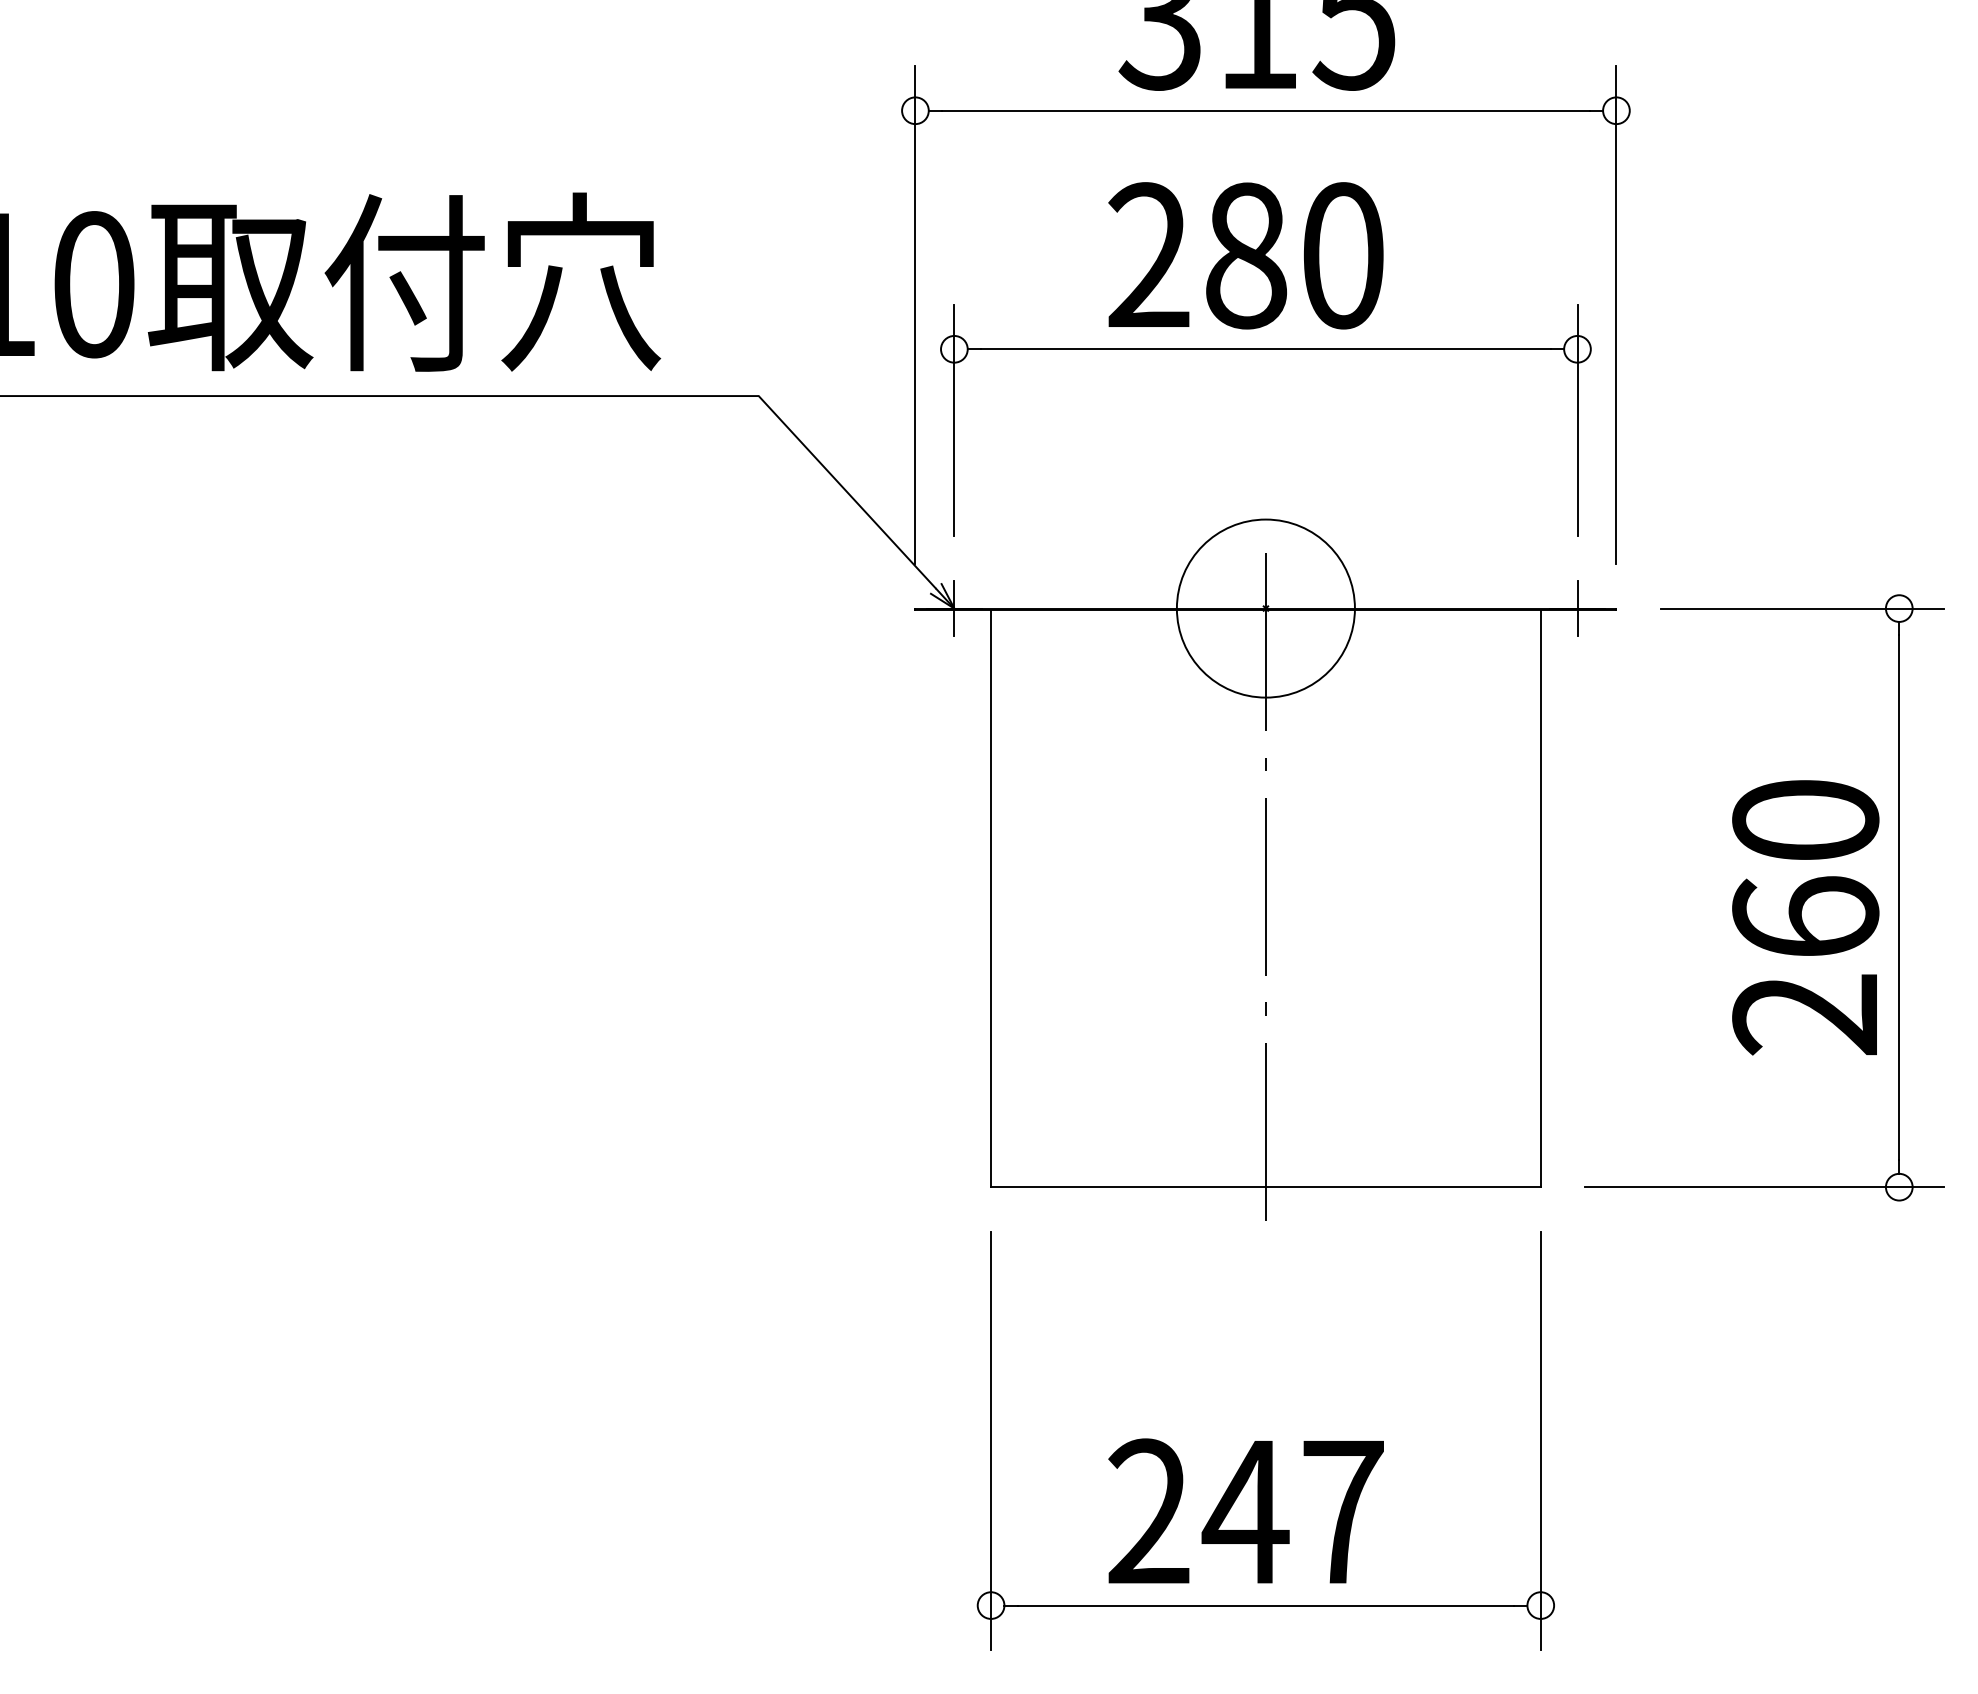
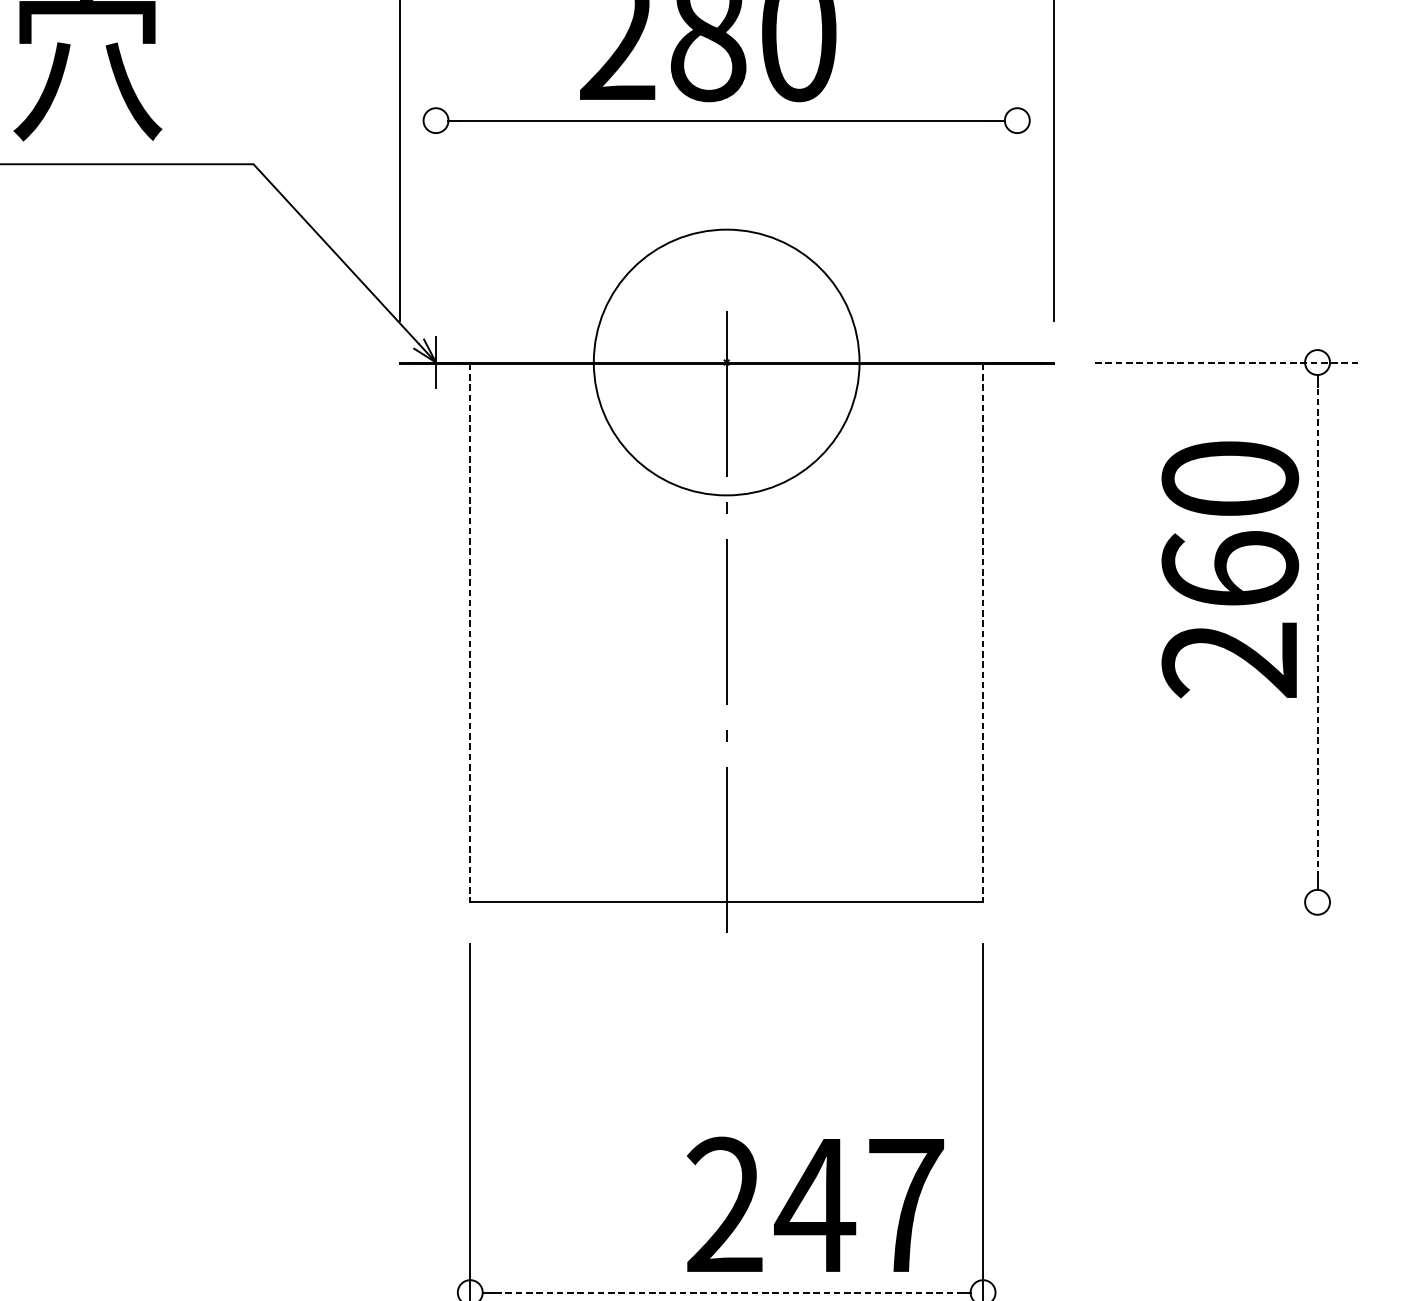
line: (954, 420) -> (436, 187), removed
line: (1577, 420) -> (1017, 187), removed
circle: (1265, 608) -> (726, 362), size x1.6
line: (1577, 608) -> (1017, 362), removed
line: (1802, 608) -> (1227, 362), solid -> dashed
line: (1899, 897) -> (1317, 632), solid -> dashed
line: (991, 898) -> (470, 632), solid -> dashed
line: (1540, 898) -> (982, 632), solid -> dashed
text: (1805, 917) -> (1230, 569), moved
line: (1764, 1187) -> (1191, 902), removed
text: (1245, 1510) -> (814, 1203), moved
line: (1266, 1605) -> (727, 1292), solid -> dashed

